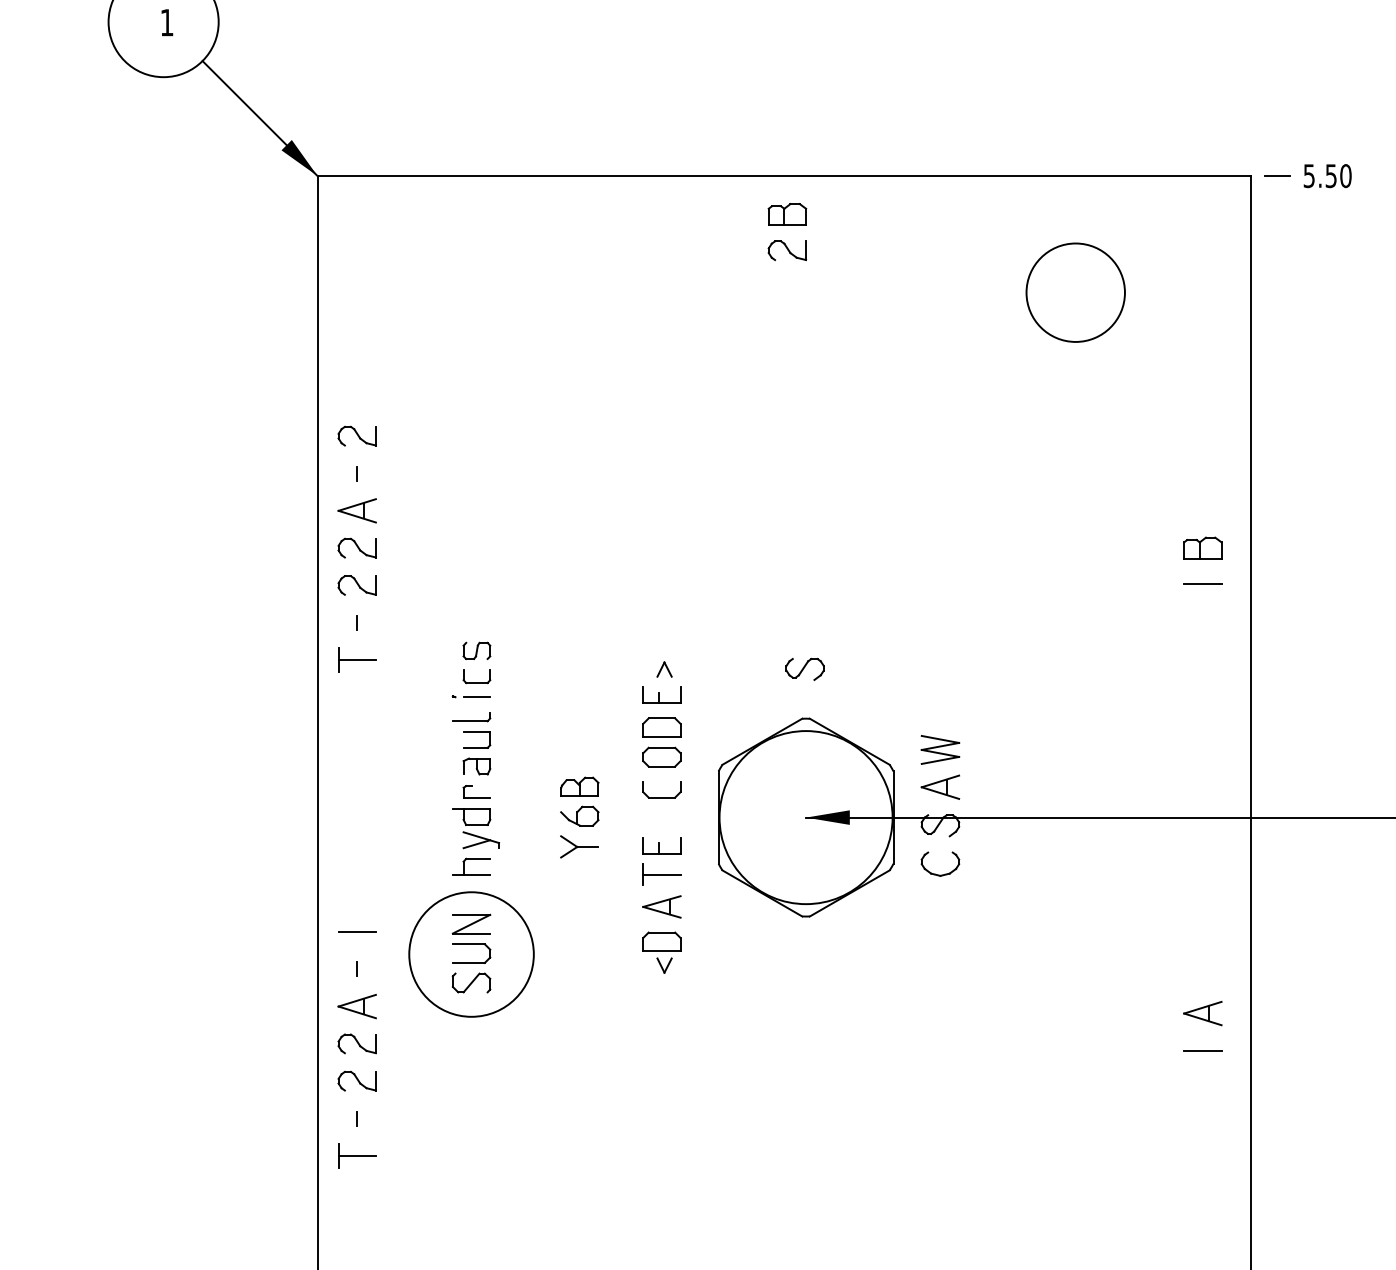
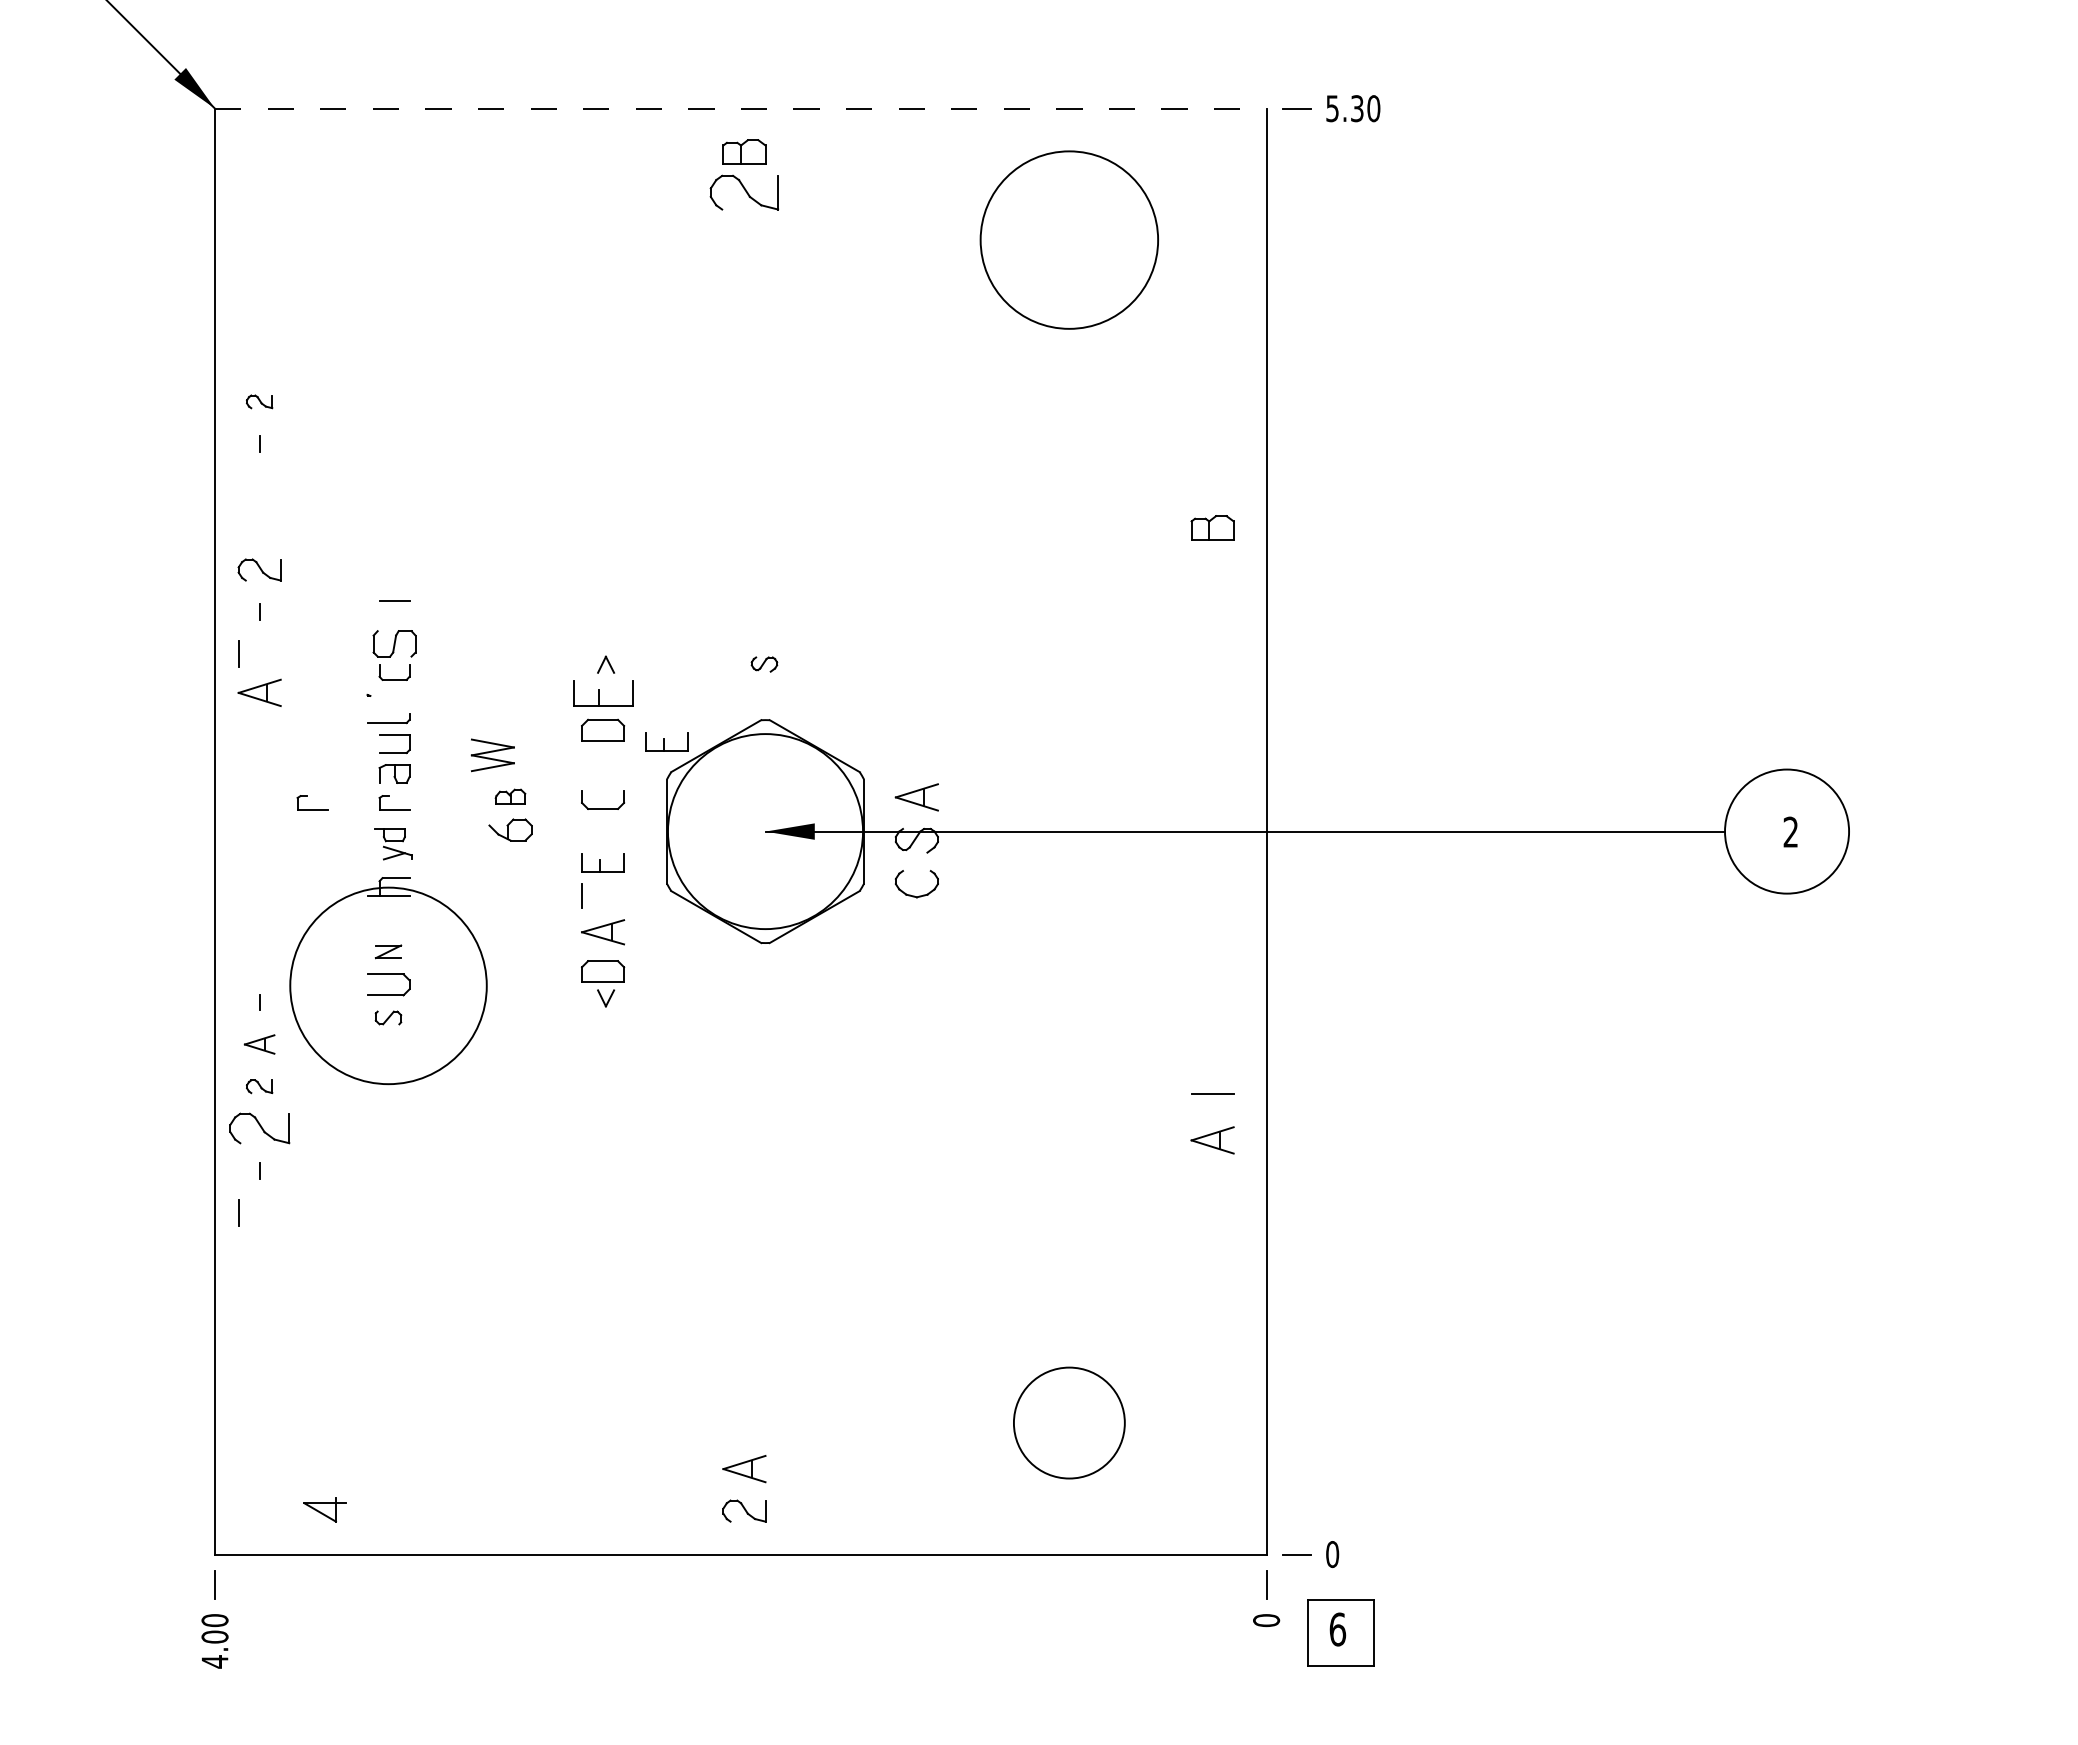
line: (783, 175) -> (740, 108), solid -> dashed
text: (1331, 175) -> (1357, 108), 5.50 -> 5.30
part: (787, 250) -> (744, 192), size x1.6
circle: (1074, 292) -> (1068, 239), size x1.6
part: (357, 435) -> (259, 401), size x0.6
part: (357, 510) -> (259, 692), moved
part: (357, 547) -> (259, 527), removed
line: (1202, 584) -> (1212, 568), removed
part: (476, 650) -> (394, 643), size x1.4
line: (357, 660) -> (259, 654), removed
part: (805, 669) -> (764, 664), size x0.6
part: (661, 695) -> (602, 693), size x1.4
line: (476, 696) -> (394, 600), moved
part: (718, 737) -> (666, 741), added
part: (940, 750) -> (492, 755), moved
part: (662, 757) -> (603, 763), removed
part: (579, 786) -> (510, 796), size x0.7
part: (404, 797) -> (312, 809), added
part: (475, 828) -> (393, 843), size x0.7
part: (579, 846) -> (510, 864), removed
line: (662, 875) -> (603, 896), removed
part: (471, 924) -> (388, 951), size x0.6
line: (357, 931) -> (259, 960), removed
circle: (471, 954) -> (388, 985), size x1.4
part: (471, 982) -> (388, 1017), size x0.6
part: (357, 1006) -> (259, 1044), size x0.7
part: (1202, 1013) -> (1212, 1140), moved
part: (357, 1043) -> (259, 1086), size x0.6
part: (357, 1081) -> (259, 1128), size x1.4
line: (357, 1155) -> (259, 1212), removed

